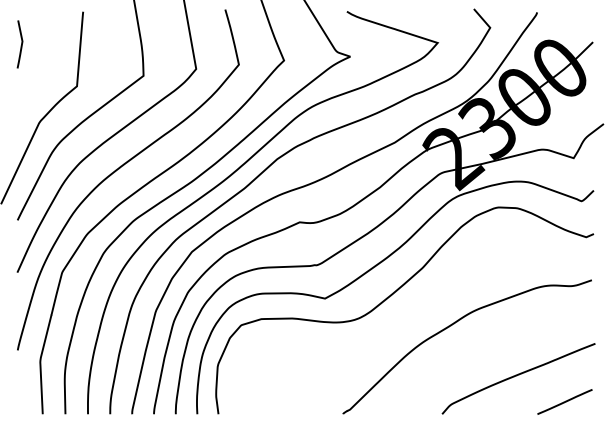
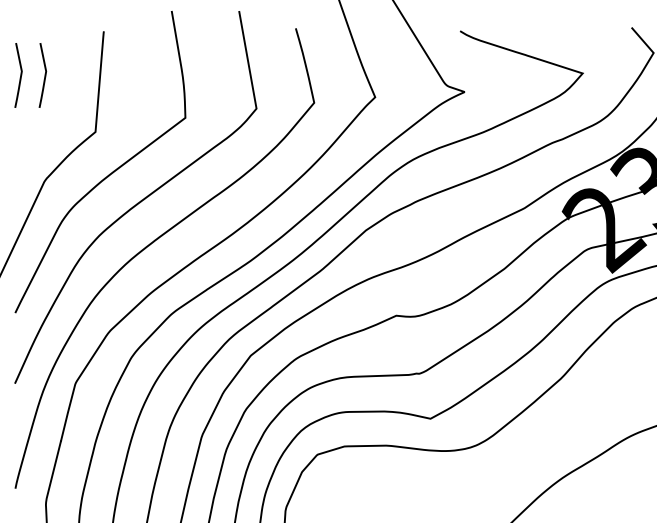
line: (38, 45) -> (43, 76), added

